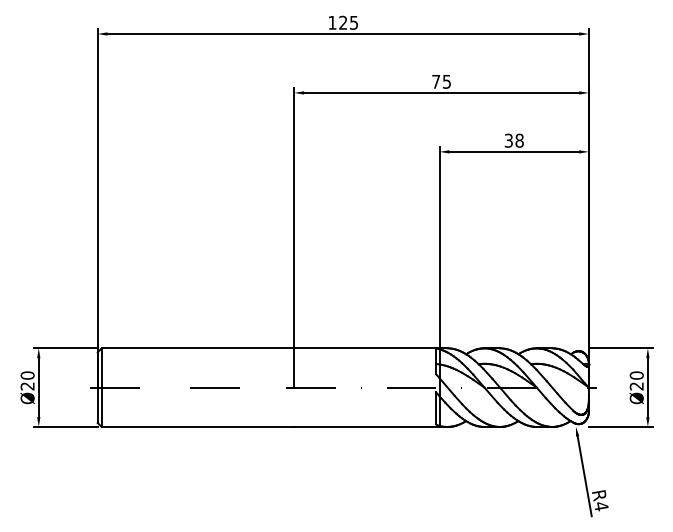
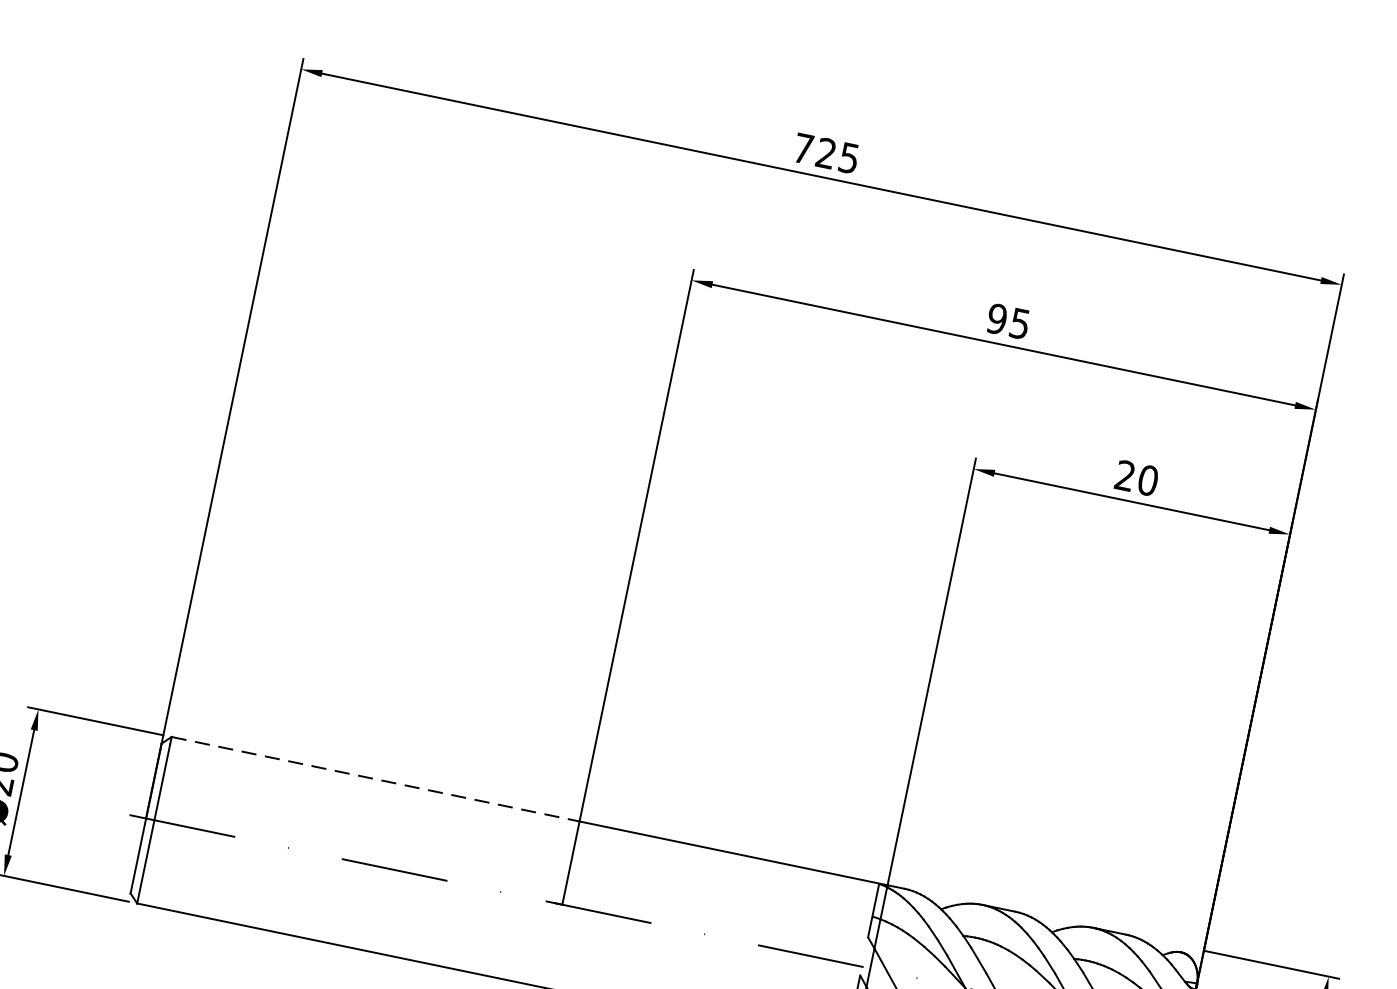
text: (332, 22) -> (803, 147), 125 -> 725
text: (435, 81) -> (995, 318), 75 -> 95
text: (513, 140) -> (1135, 477), 38 -> 20
line: (198, 348) -> (376, 779), solid -> dashed

